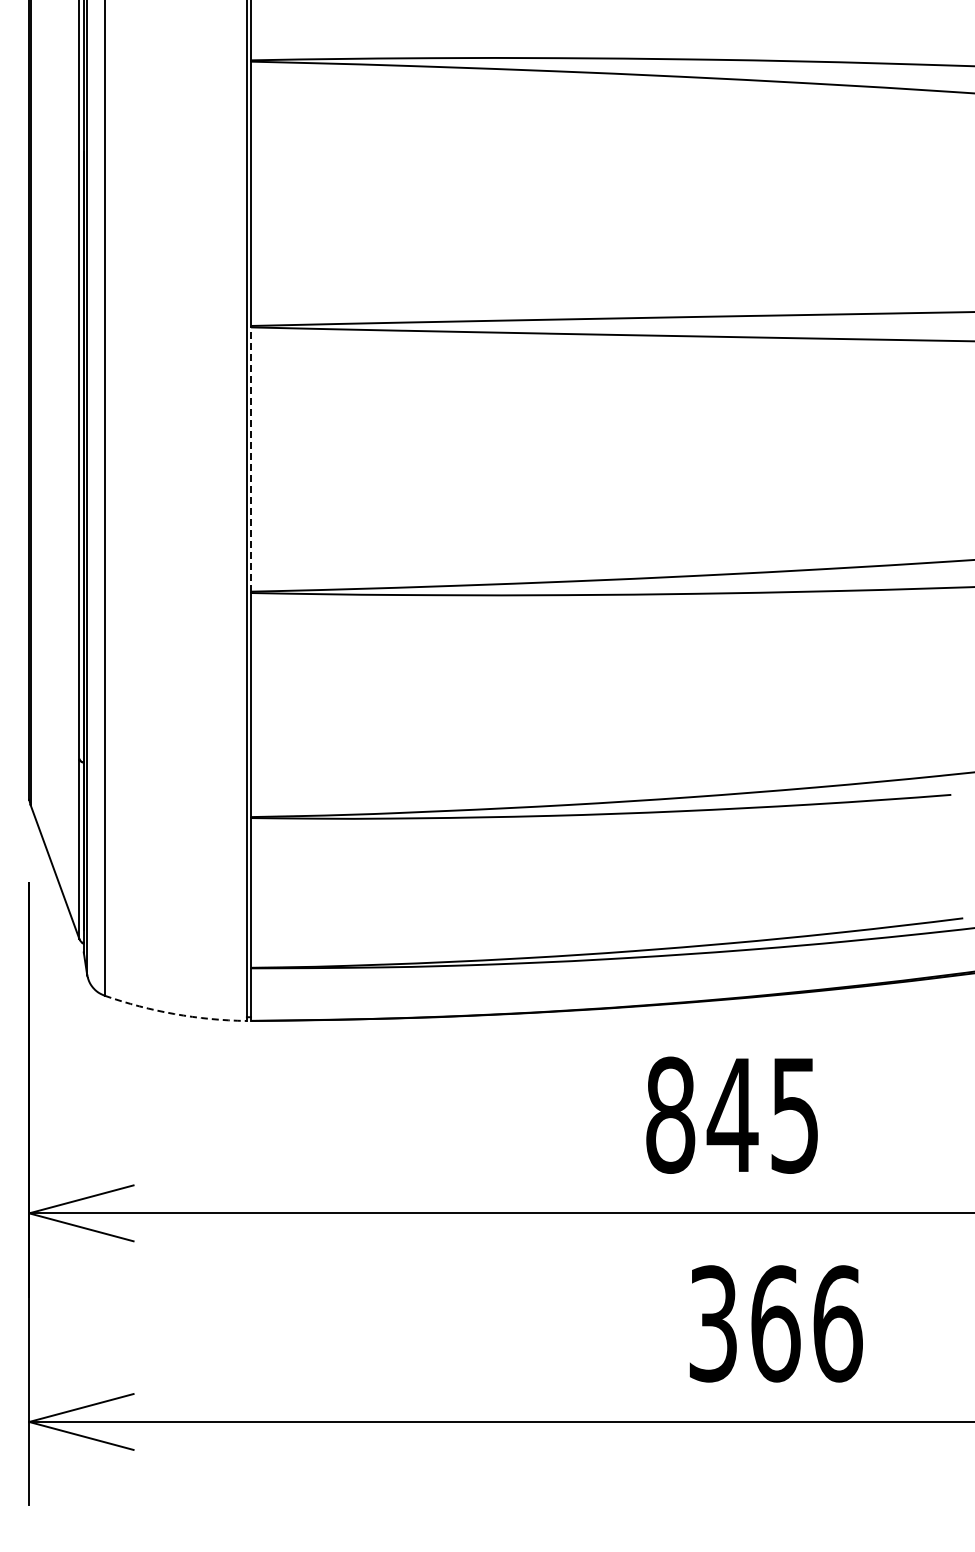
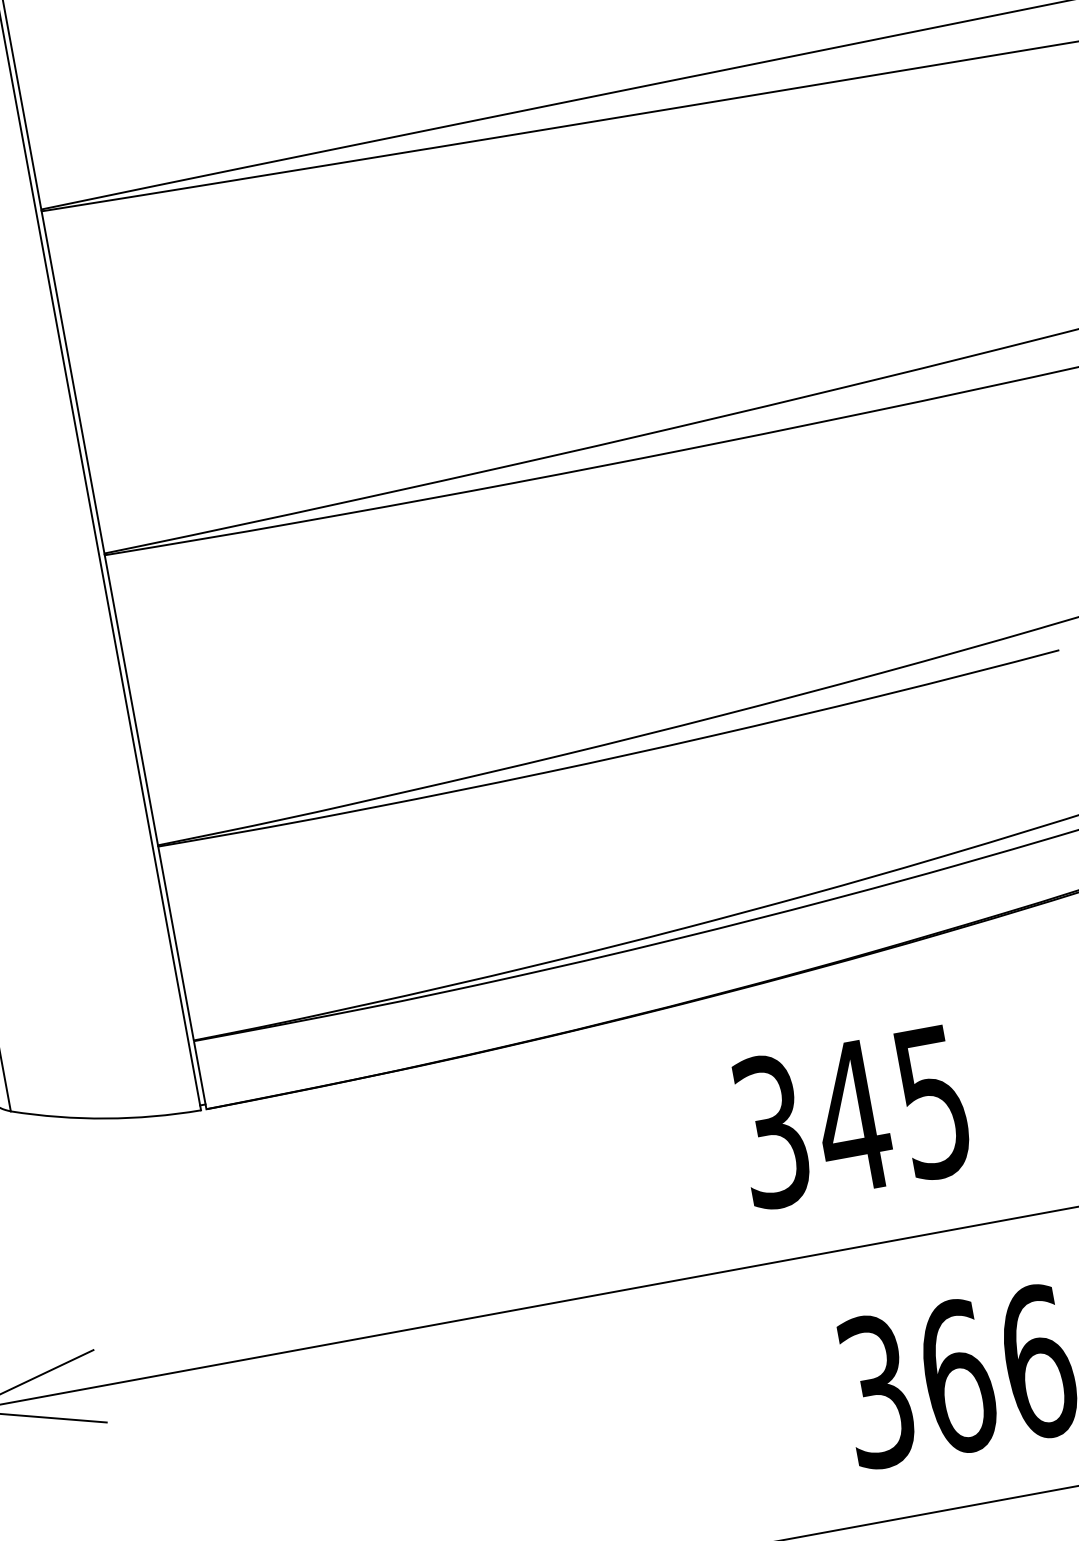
line: (251, 459) -> (73, 382), dashed -> solid
arc: (174, 1014) -> (105, 1119), dashed -> solid
text: (670, 1114) -> (771, 1130), 845 -> 345

